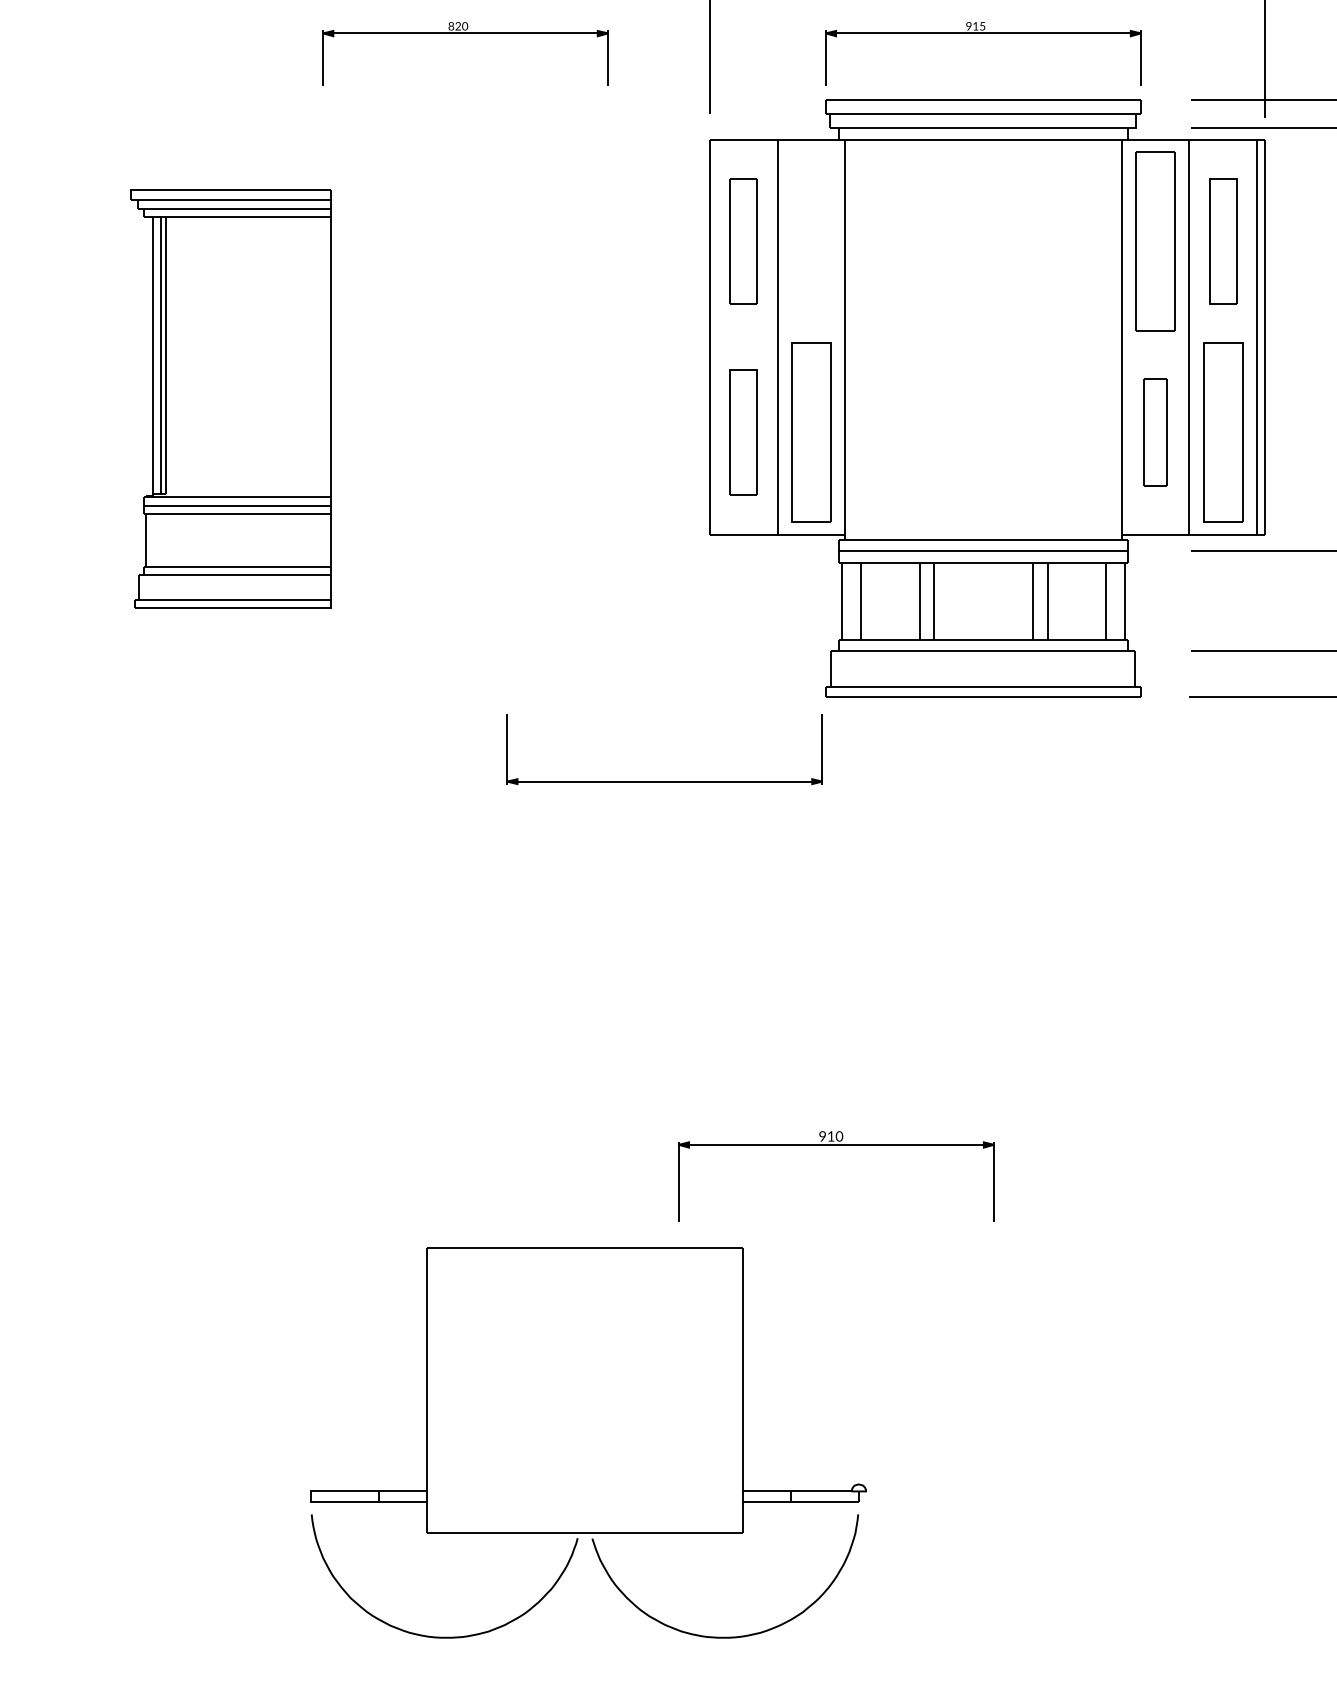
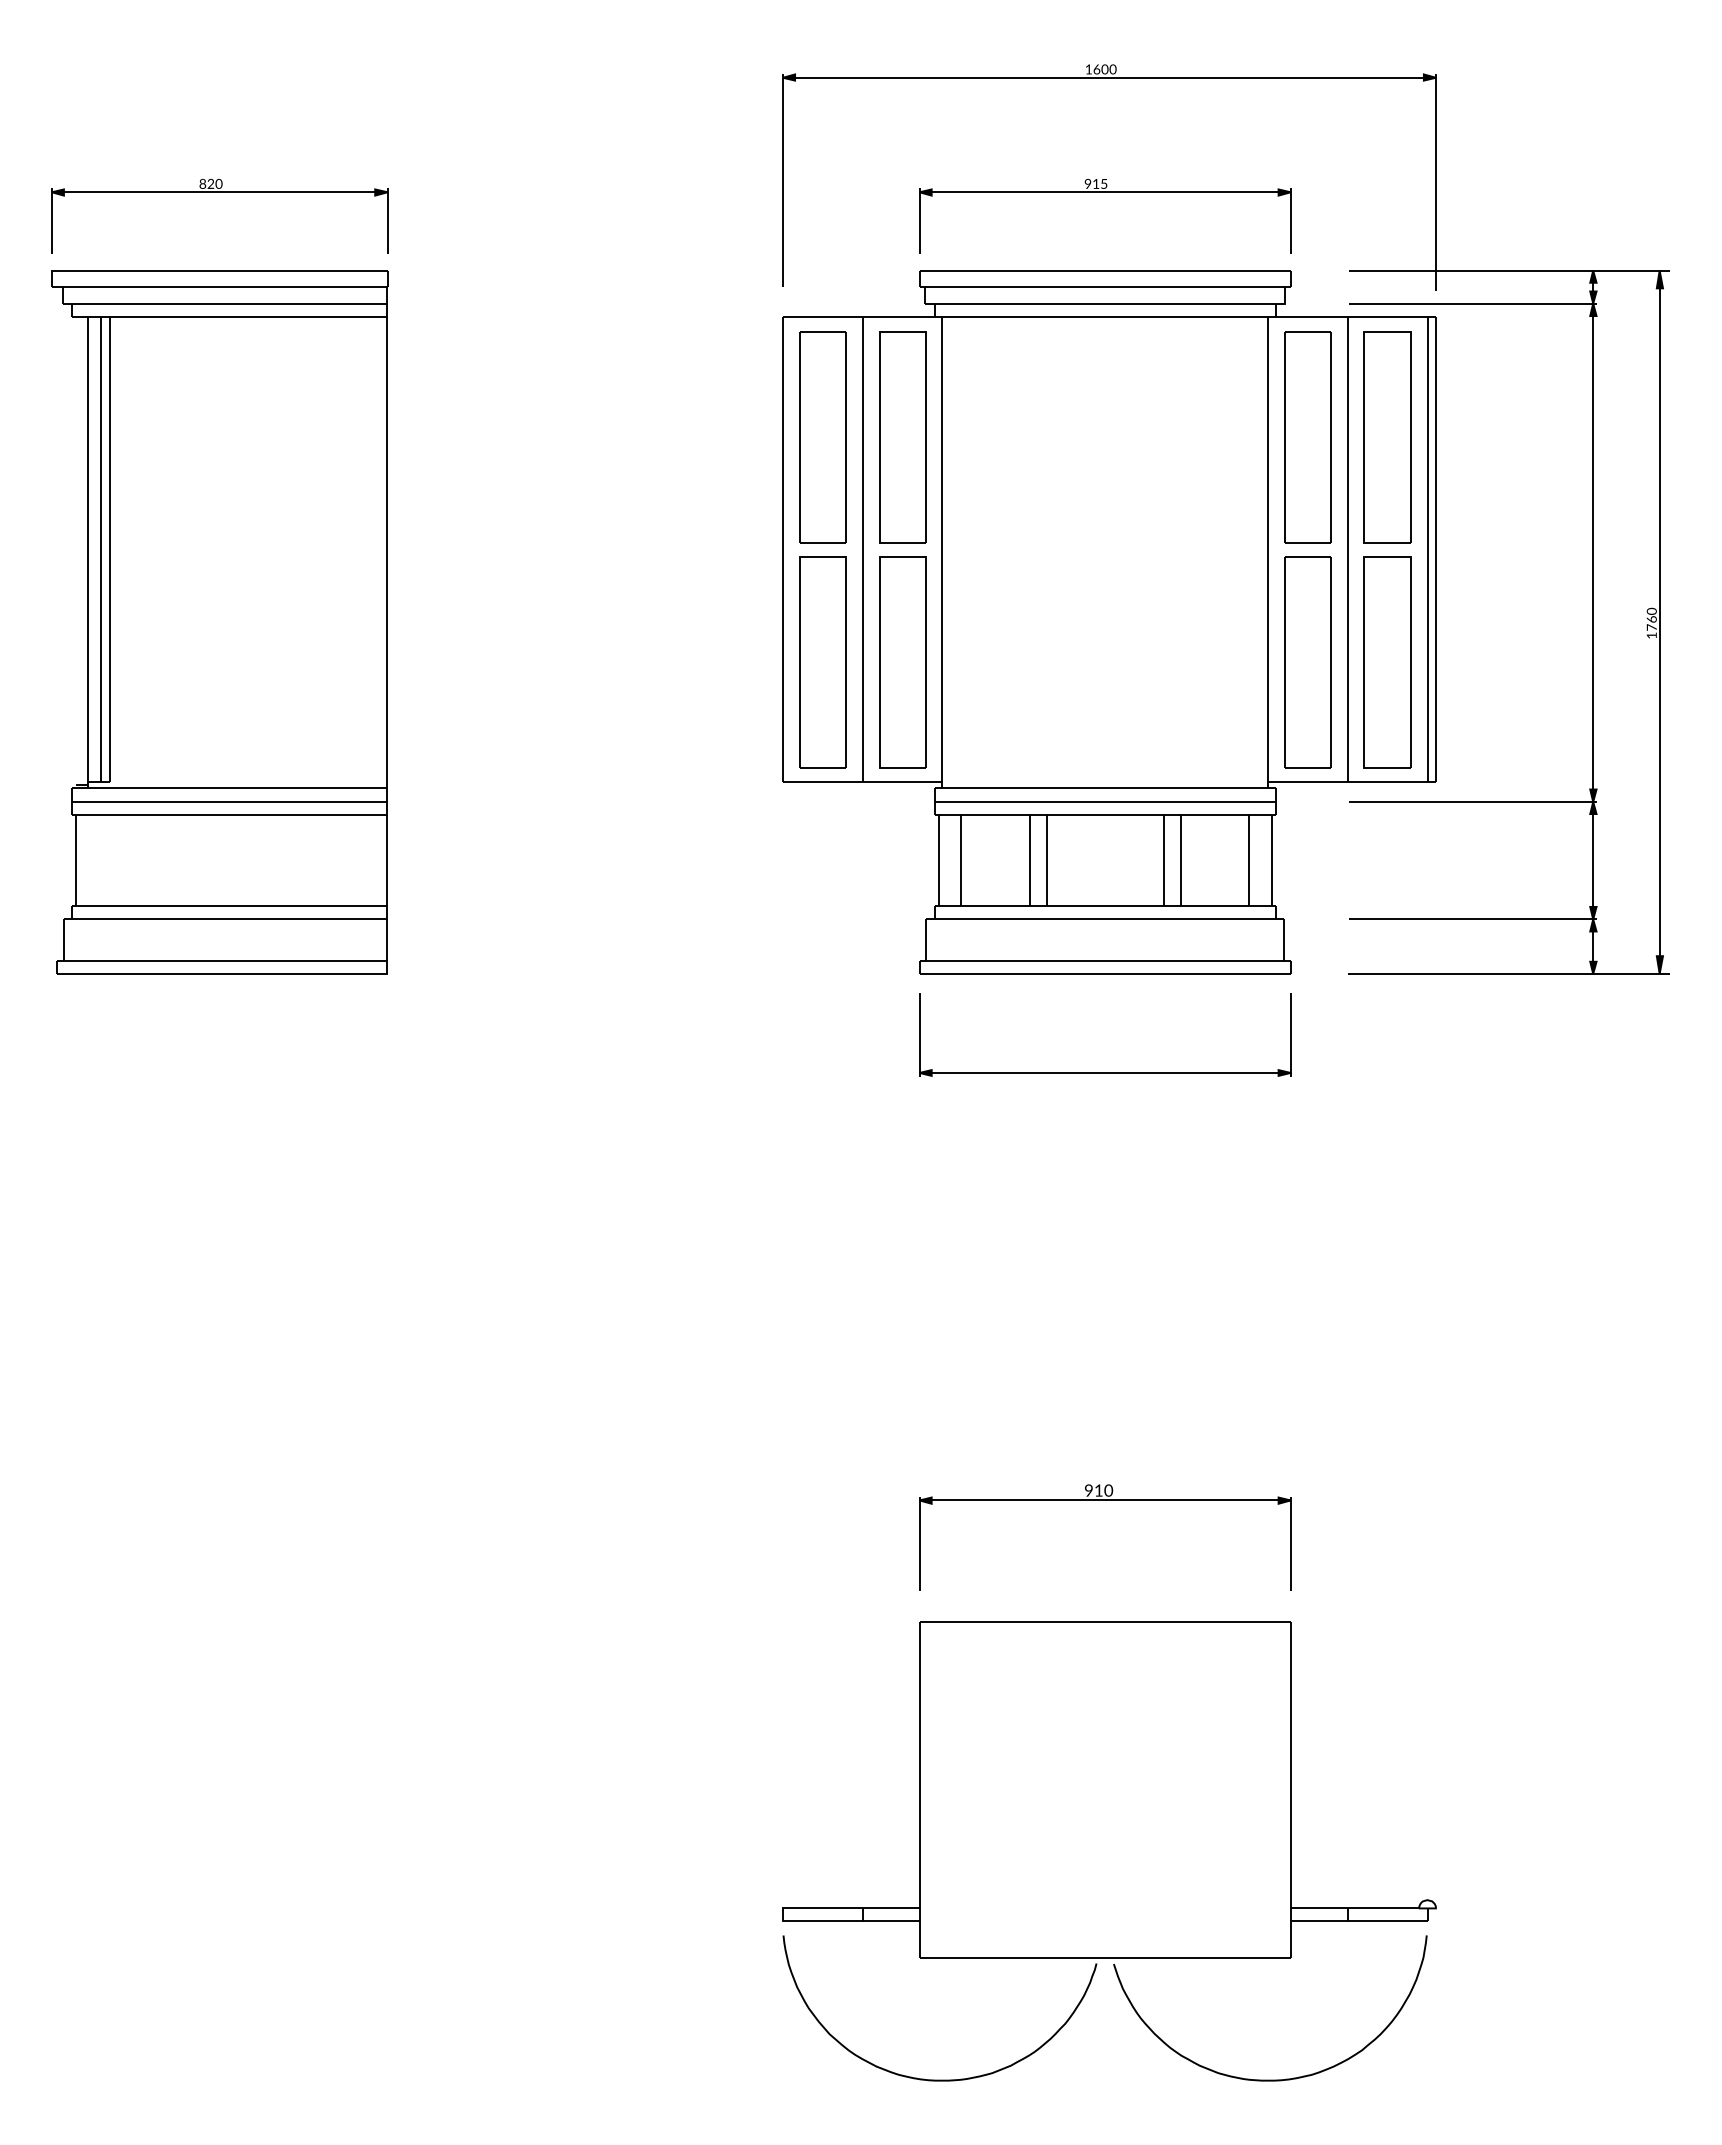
part: (465, 33) -> (219, 192), moved
part: (743, 241) -> (822, 437), size x1.43
part: (811, 241) -> (902, 437), added
part: (1223, 241) -> (1387, 437), size x1.43
part: (231, 398) -> (219, 622), size x1.43
part: (743, 432) -> (822, 662), size x1.43
part: (1155, 432) -> (1307, 662), size x1.67
part: (665, 781) -> (1105, 1072), moved
part: (836, 1144) -> (1105, 1500), moved
part: (588, 1443) -> (1109, 1851), moved

